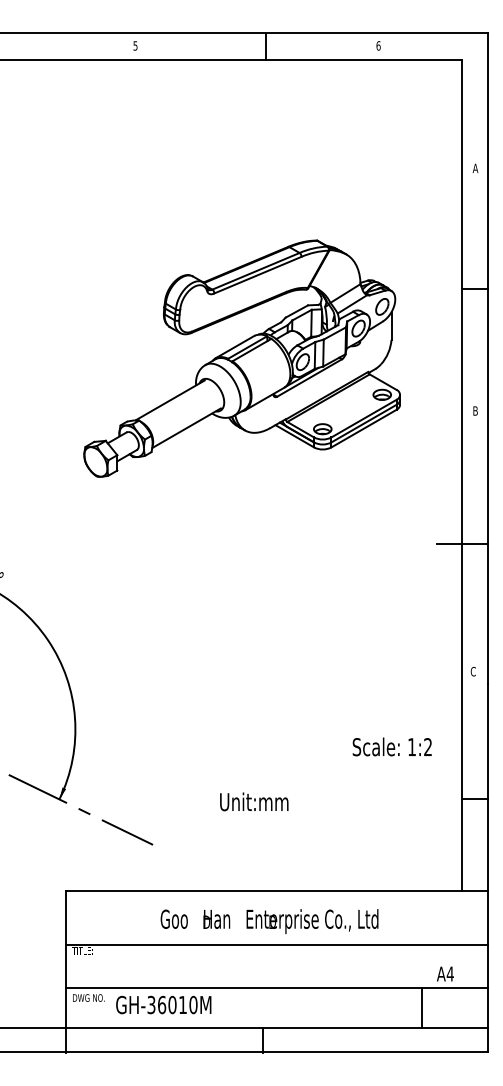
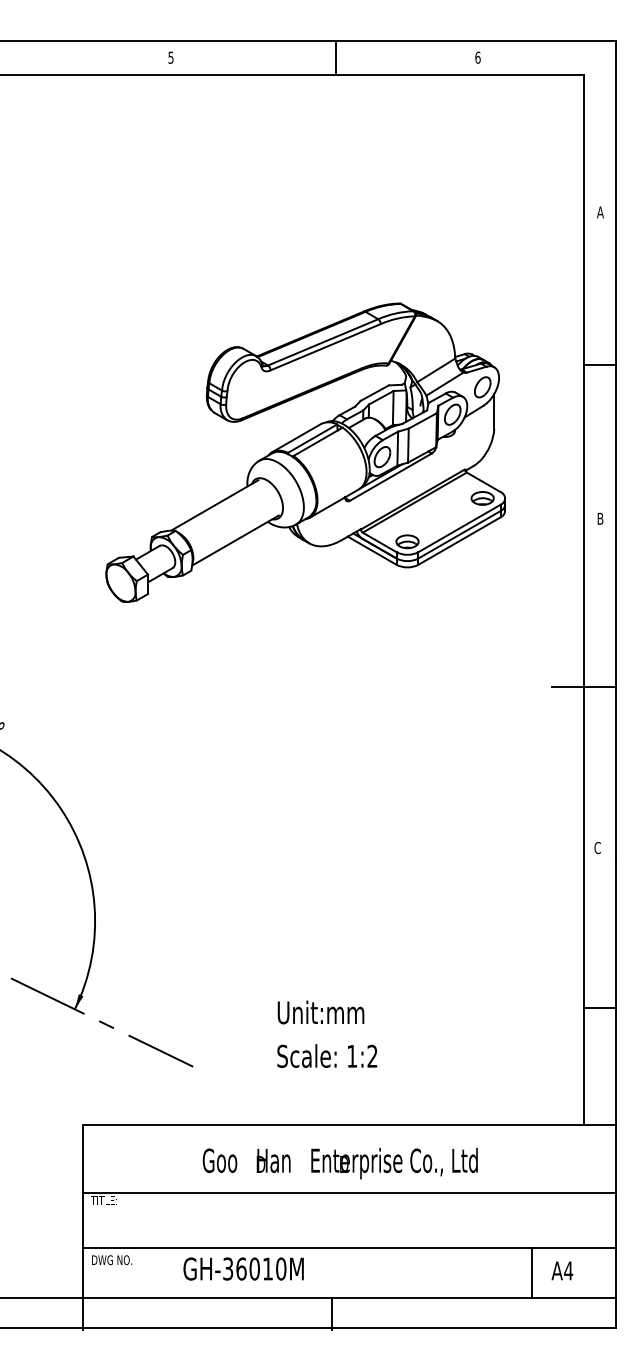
text: (392, 746) -> (327, 1055), moved
text: (445, 973) -> (562, 1270), moved
text: (163, 1004) -> (243, 1268), moved

